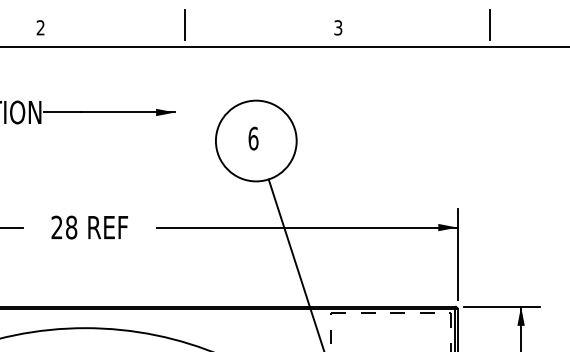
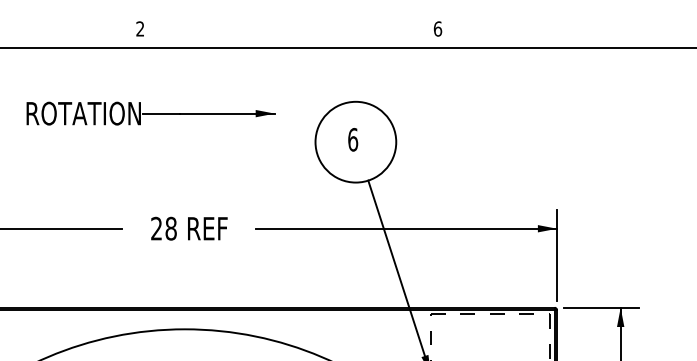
line: (184, 25) -> (284, 26), removed
line: (489, 25) -> (589, 26), removed
text: (337, 27) -> (437, 28), 3 -> 6

